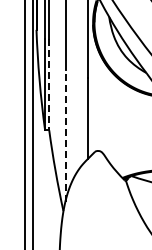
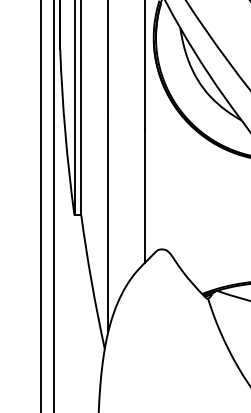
line: (49, 84) -> (81, 139), dashed -> solid
line: (65, 135) -> (108, 223), dashed -> solid

